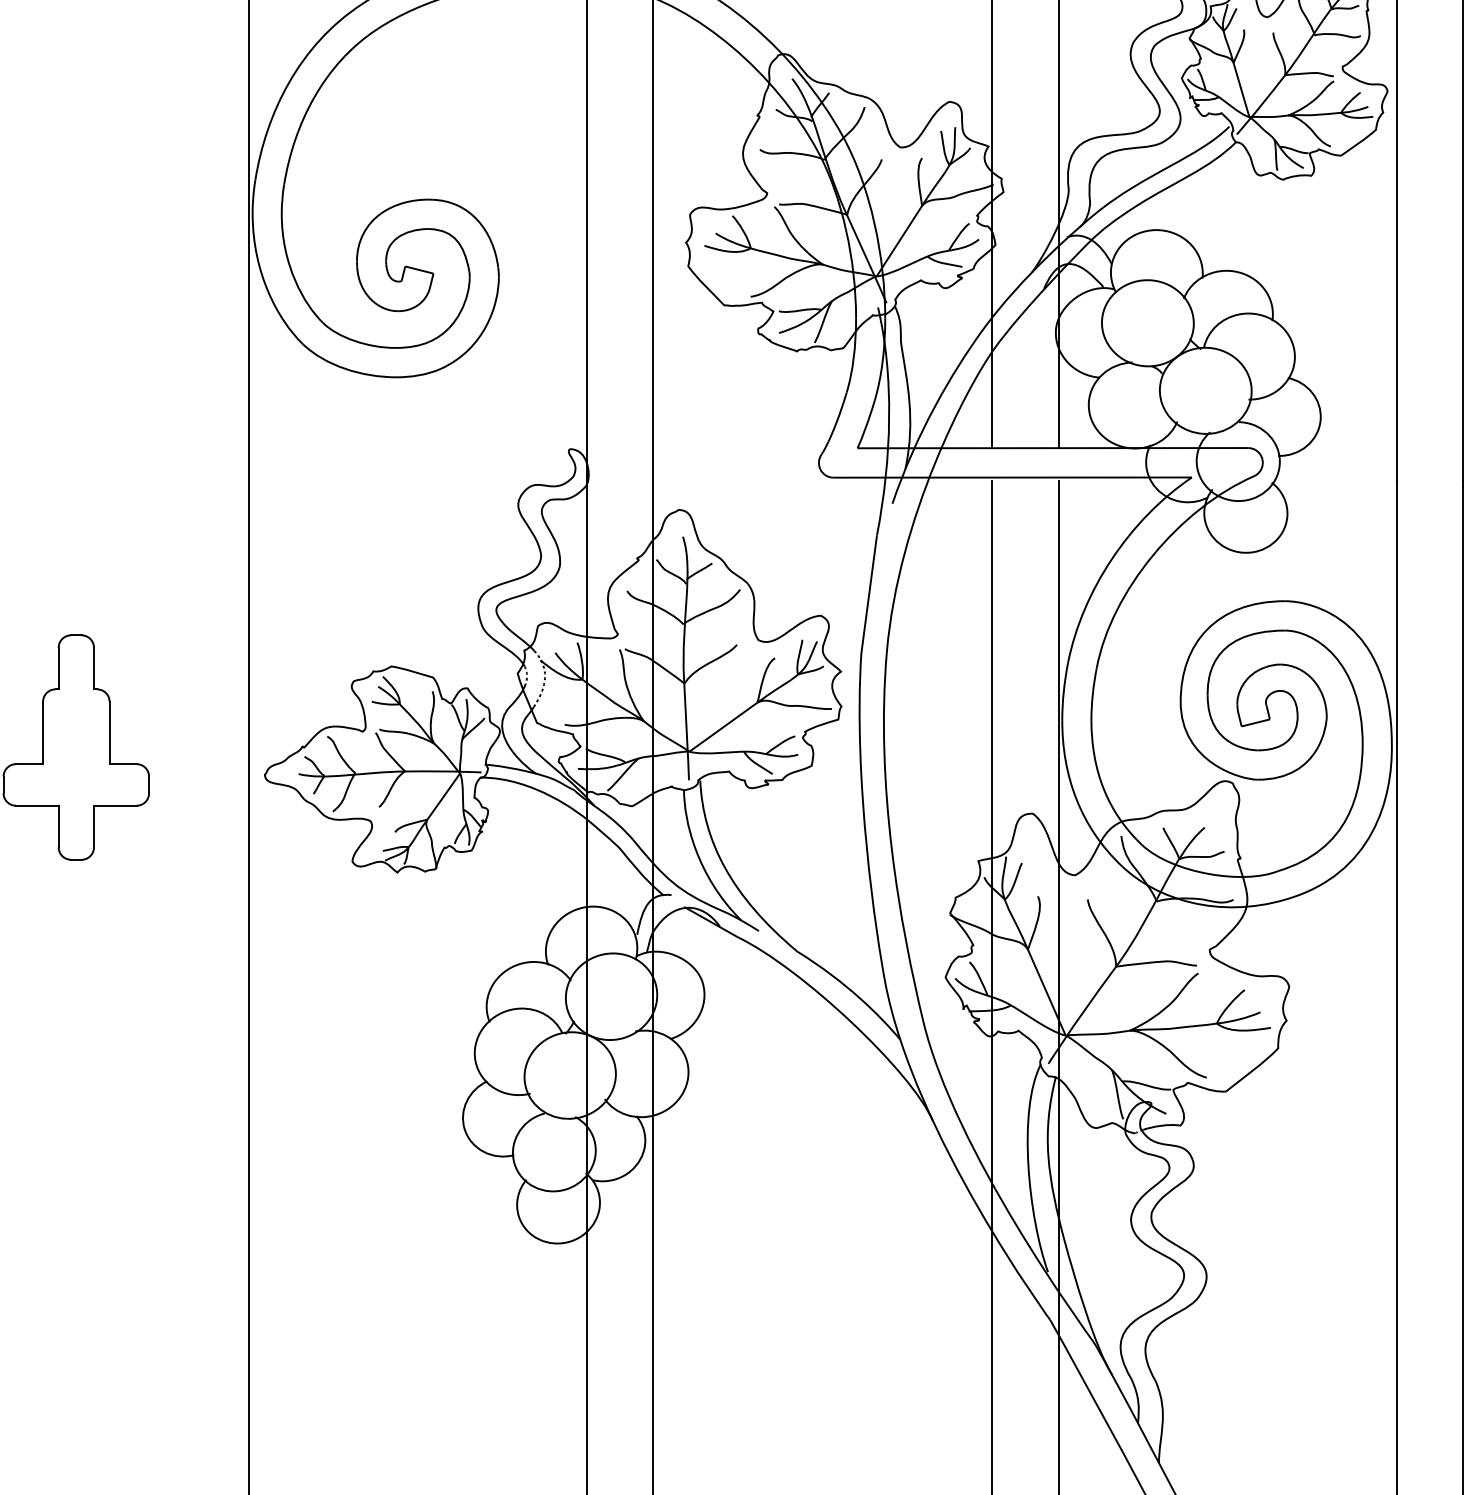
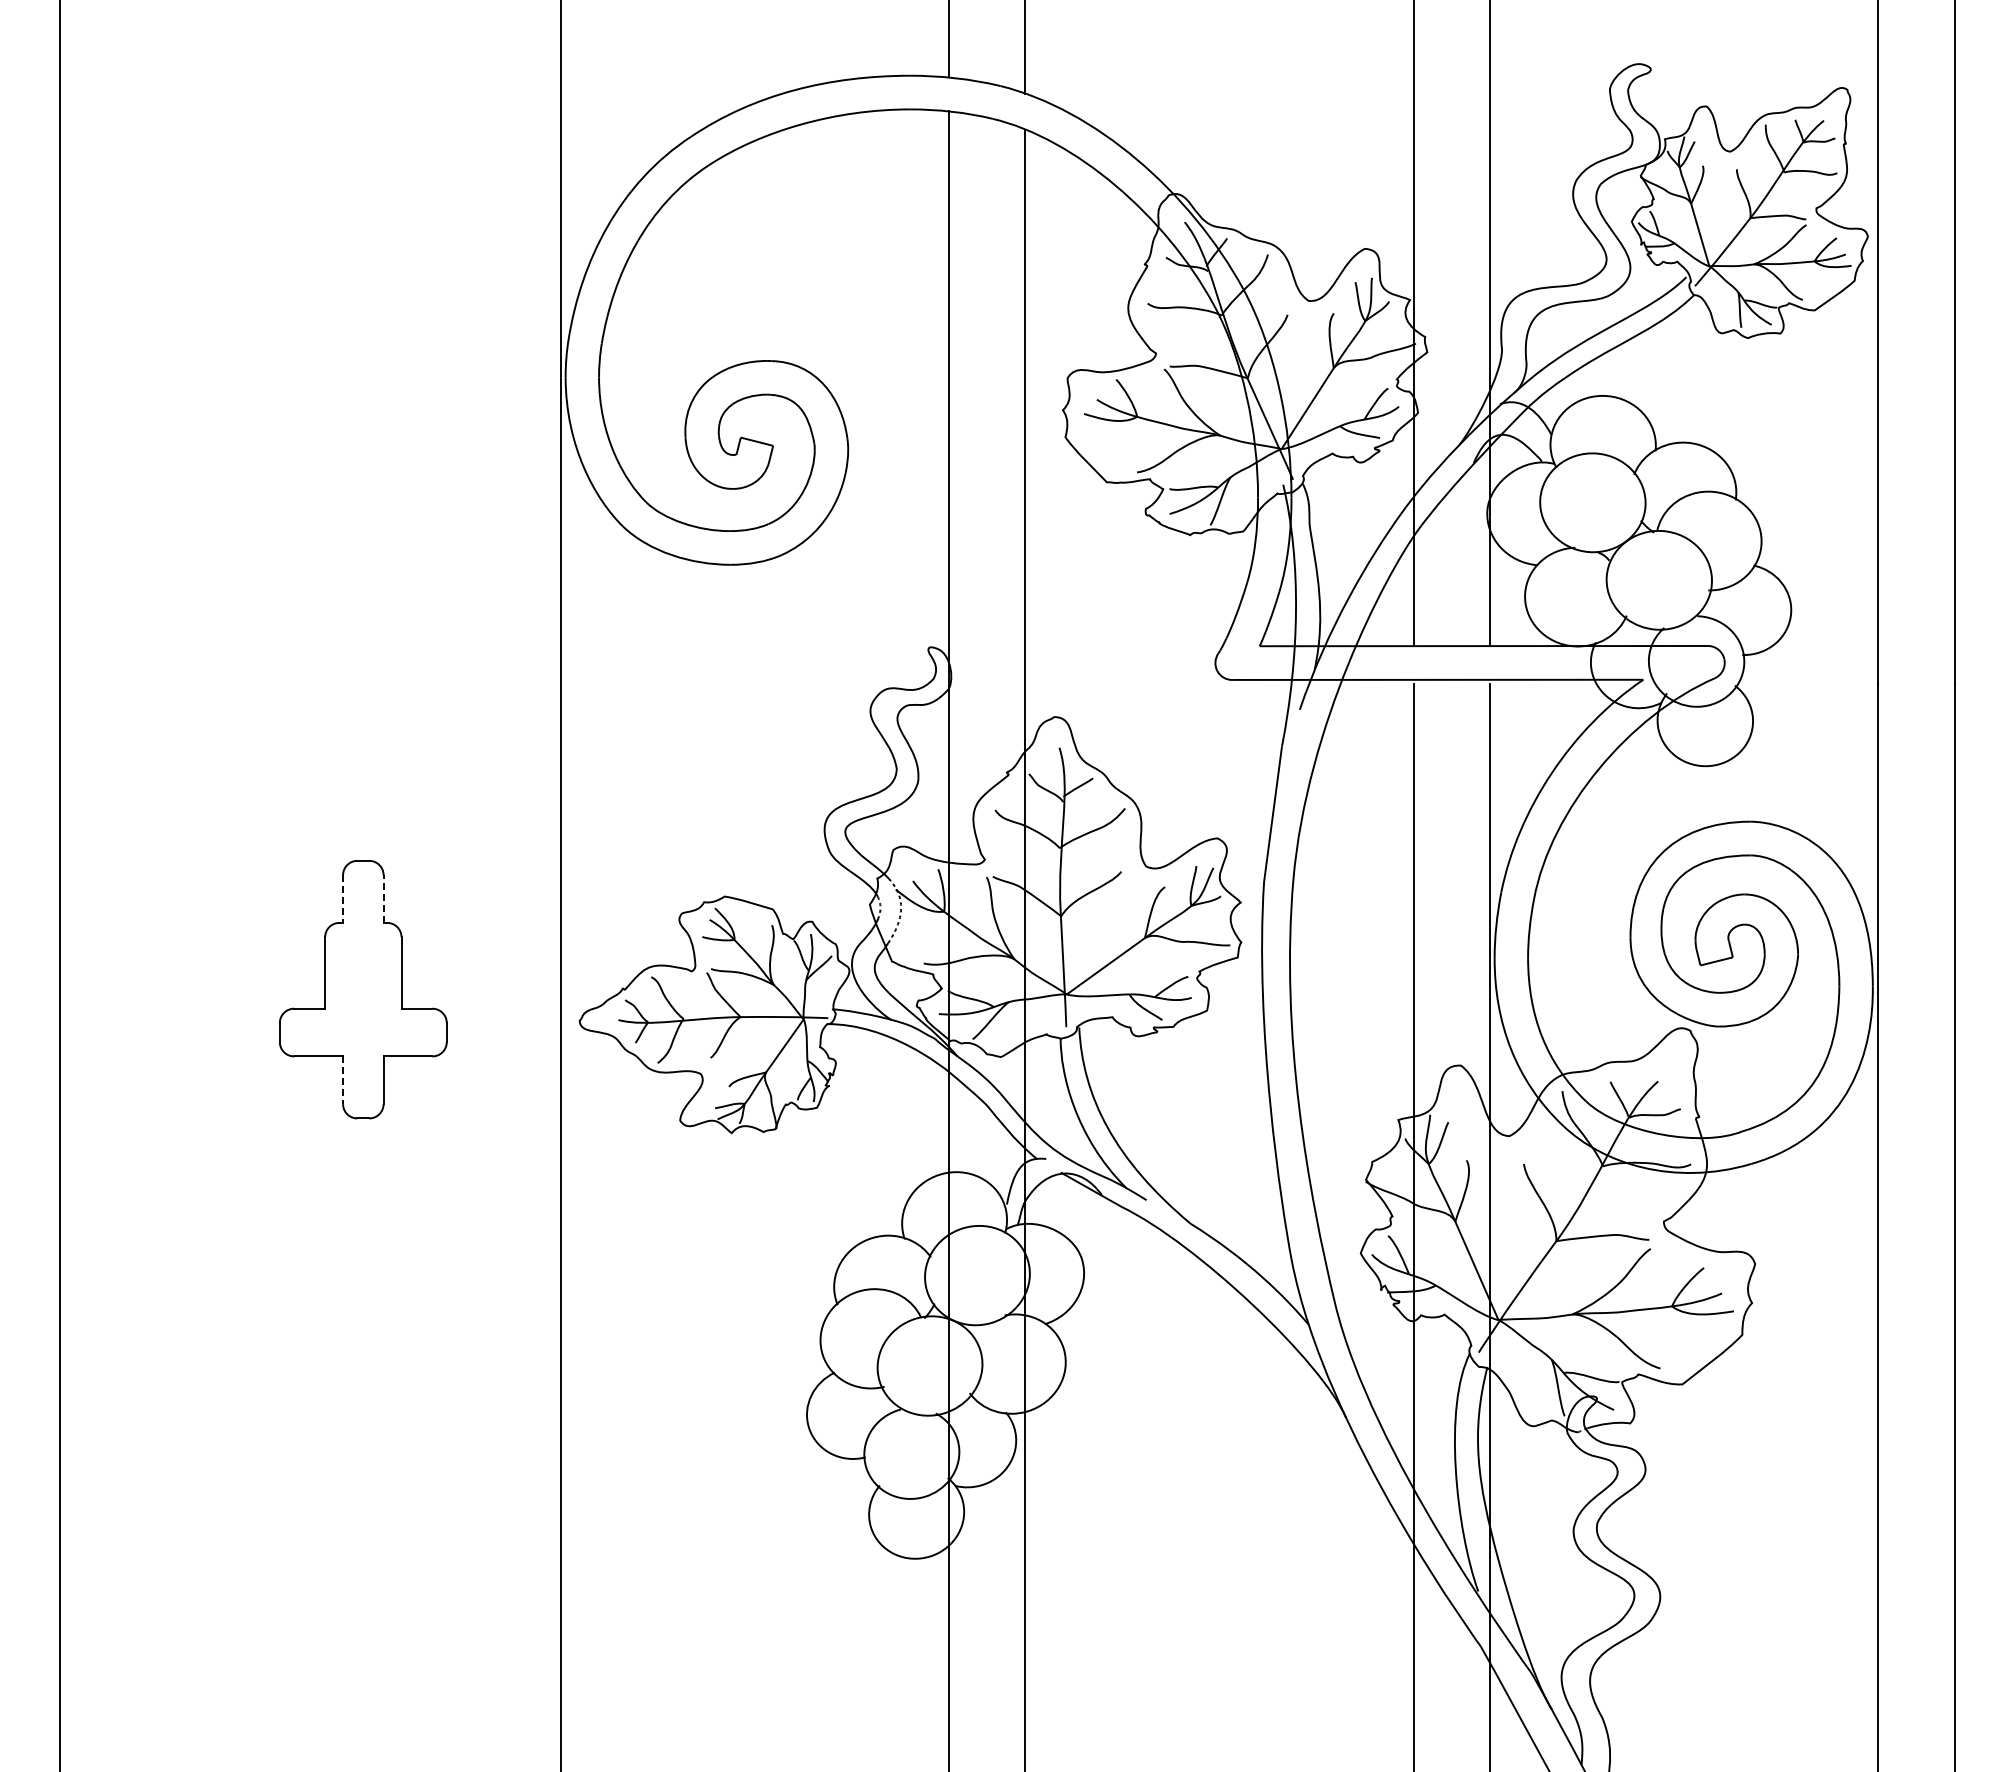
line: (59, 668) -> (343, 899), solid -> dashed
line: (93, 668) -> (383, 899), solid -> dashed
line: (59, 826) -> (343, 1080), solid -> dashed

